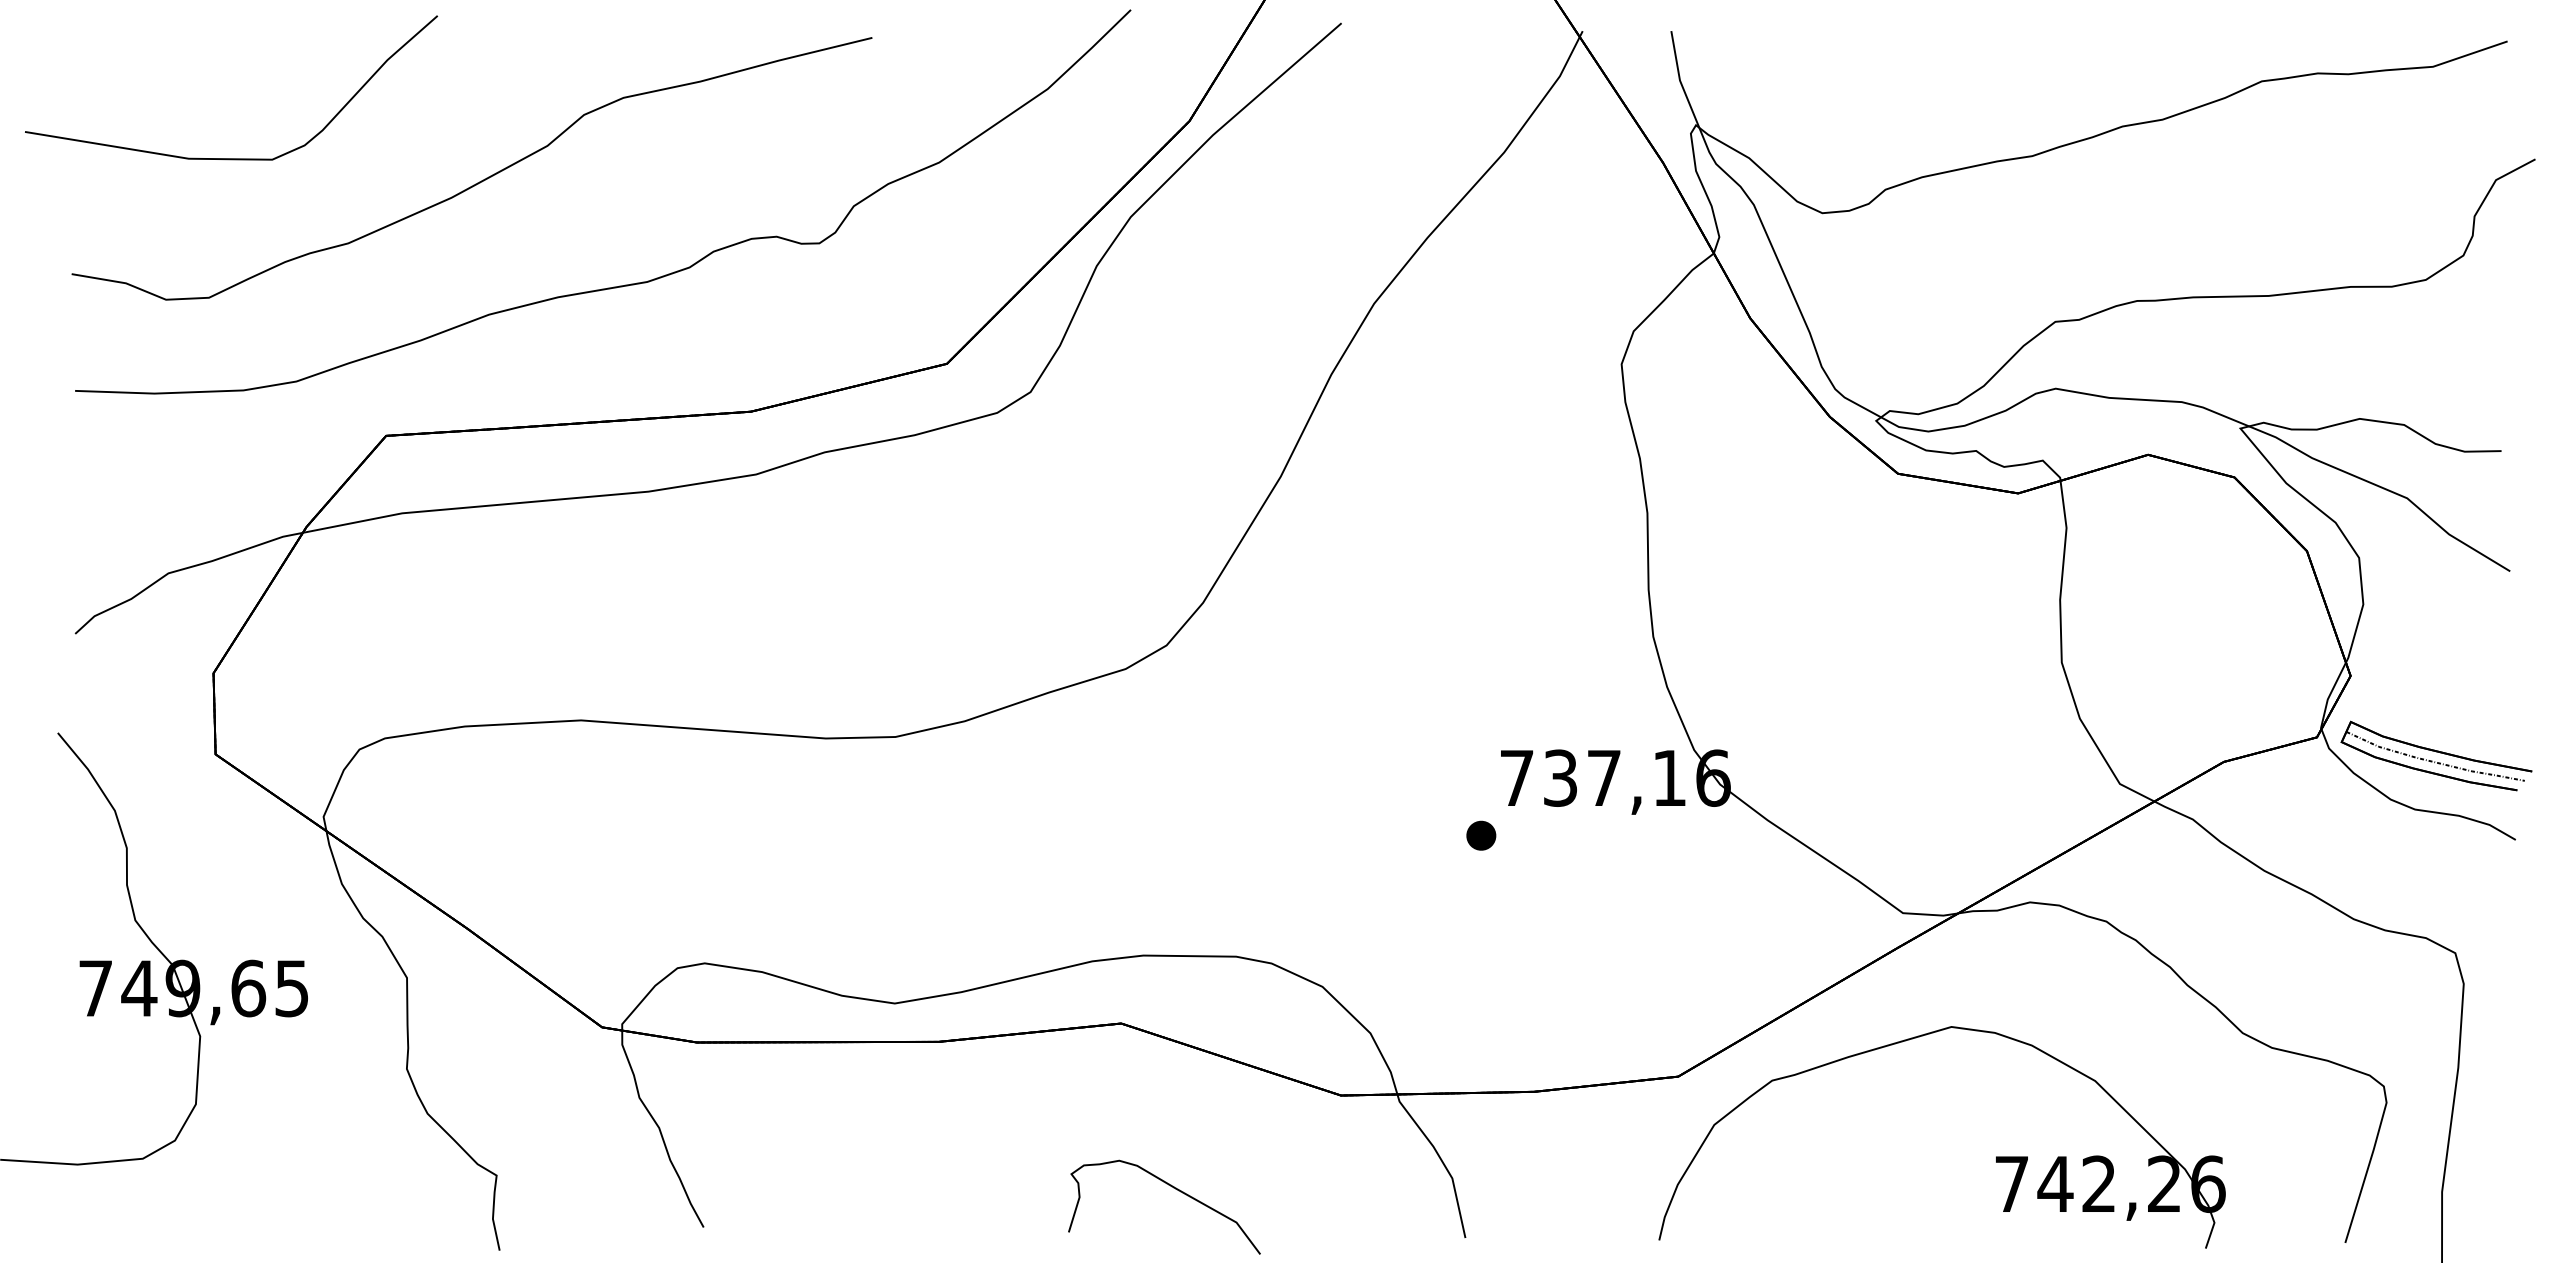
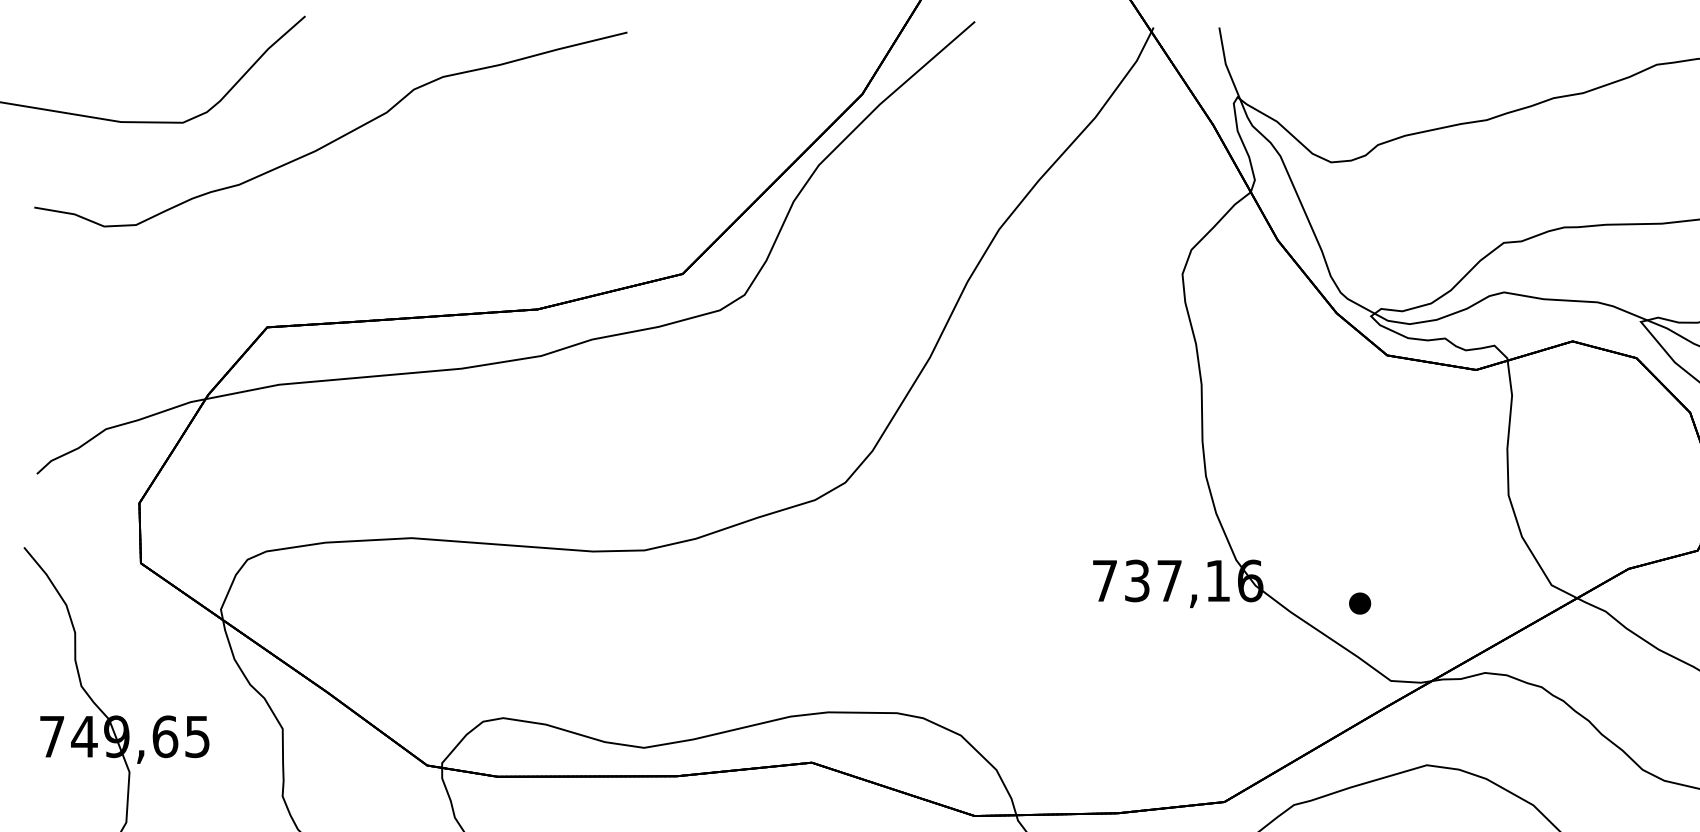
part: (619, 285) -> (440, 215), removed
part: (1481, 835) -> (1360, 603), moved

